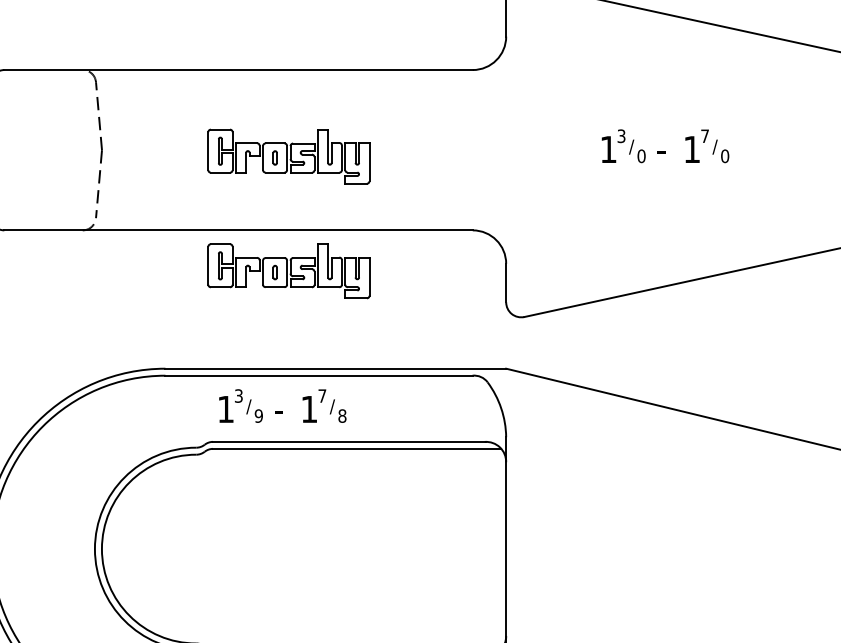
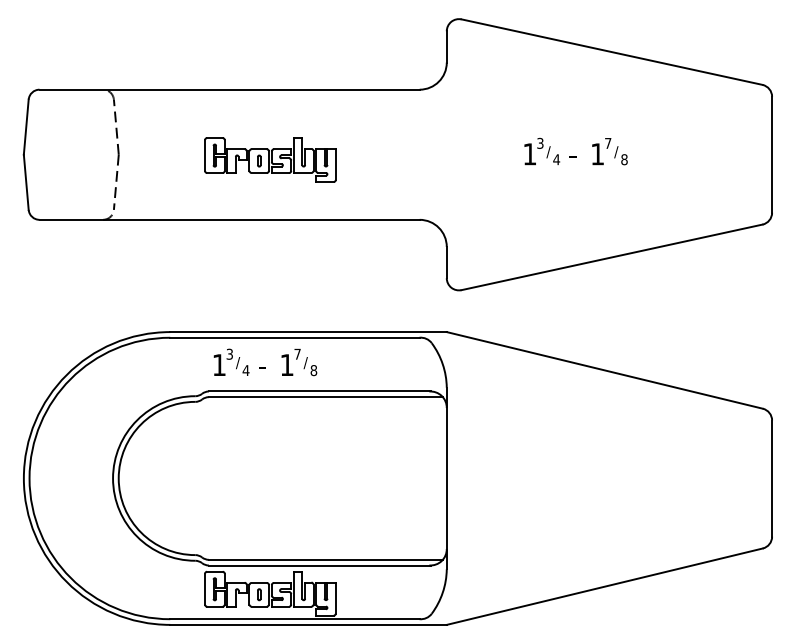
text: (641, 156) -> (556, 159), 0 -> 4
text: (725, 156) -> (624, 159), 0 -> 8
part: (288, 270) -> (270, 252), removed
text: (258, 416) -> (245, 370), 9 -> 4

